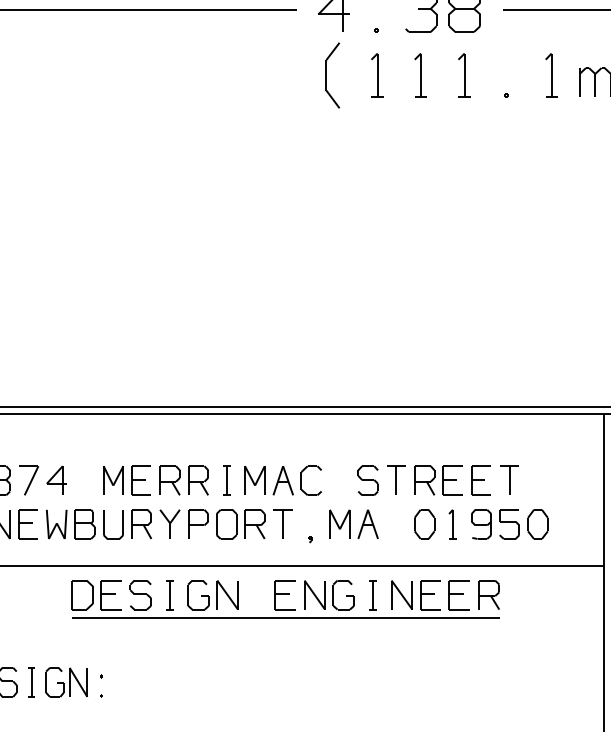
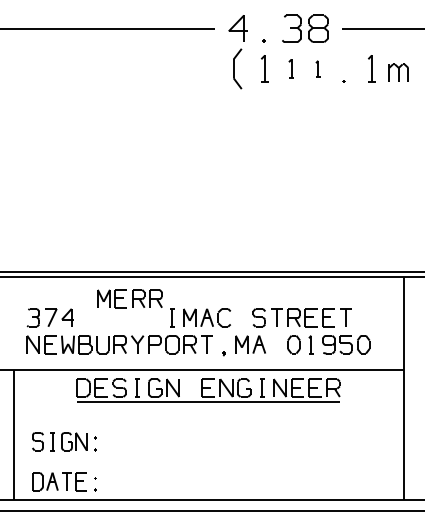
part: (420, 74) -> (291, 68), size x0.7
part: (462, 74) -> (317, 68), size x0.6
part: (155, 480) -> (129, 298), moved

